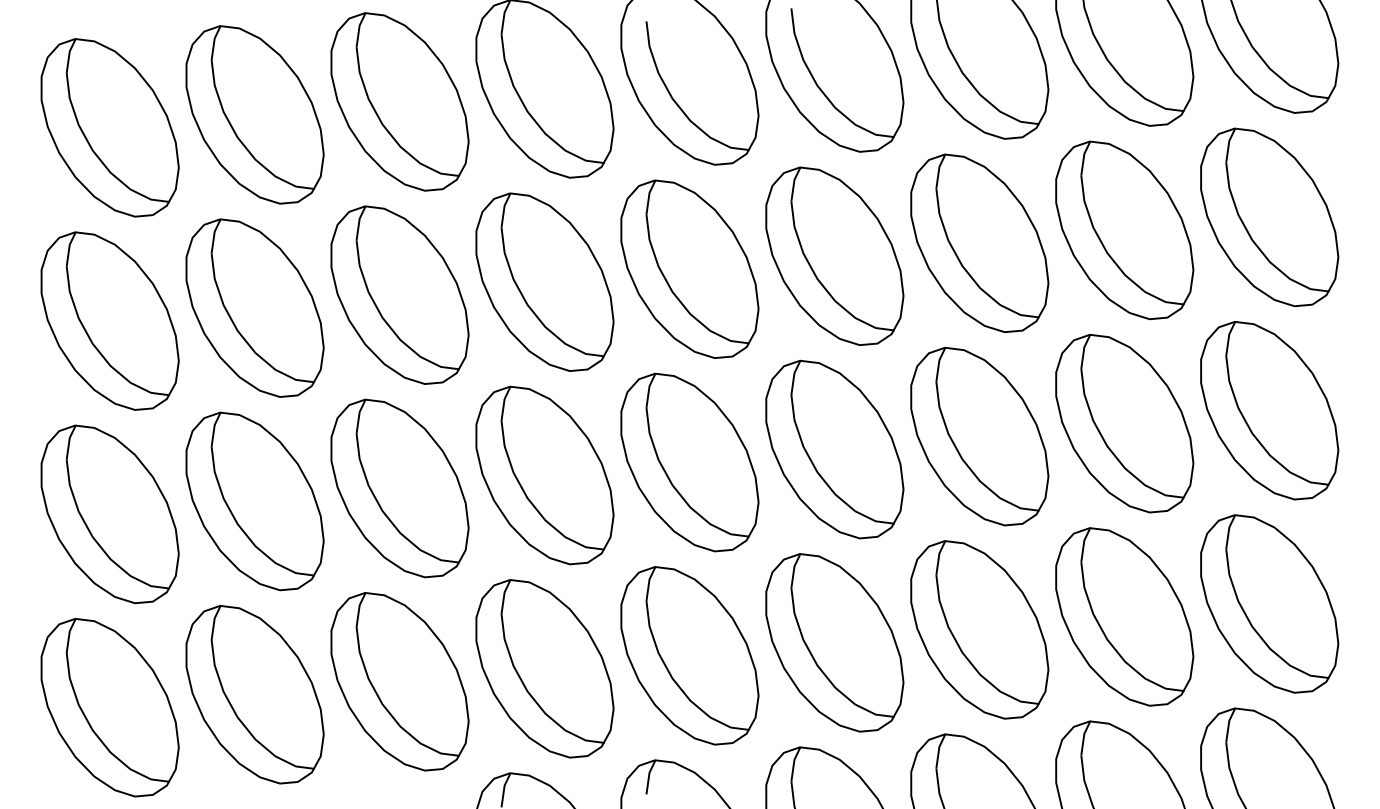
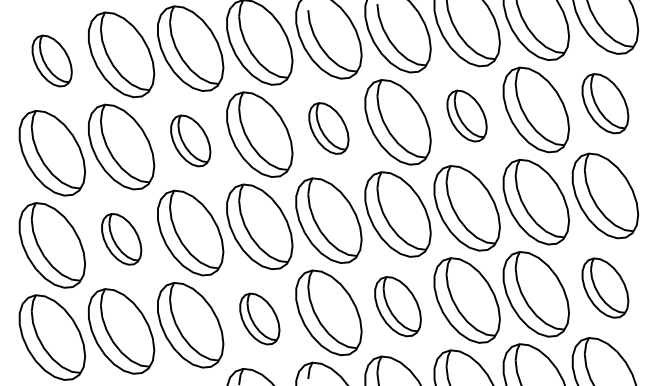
part: (108, 126) -> (51, 60), size x0.6
part: (1269, 216) -> (605, 103), size x0.7
part: (978, 242) -> (466, 115), size x0.6
part: (688, 269) -> (328, 128), size x0.6
part: (399, 294) -> (190, 140), size x0.6
part: (254, 501) -> (121, 239), size x0.6
part: (1269, 602) -> (605, 287), size x0.7
part: (833, 642) -> (397, 306), size x0.7
part: (544, 667) -> (259, 318), size x0.6

